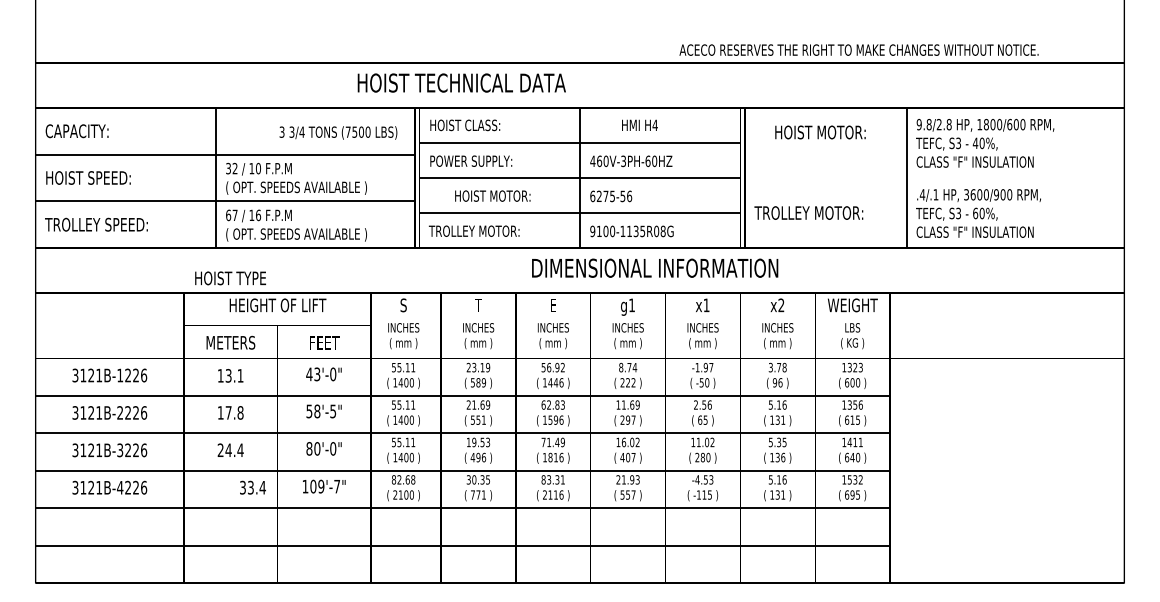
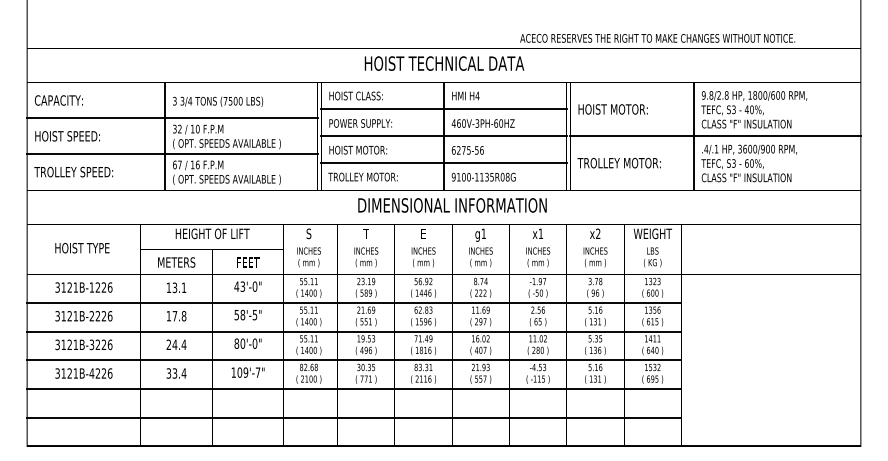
text: (461, 82) -> (444, 63), moved
text: (639, 124) -> (465, 95), moved
text: (339, 132) -> (218, 101), moved
text: (819, 132) -> (612, 109), moved
line: (934, 178) -> (715, 136), added
text: (493, 195) -> (358, 149), moved
text: (655, 268) -> (452, 205), moved
text: (230, 278) -> (82, 248), moved
text: (252, 487) -> (176, 373), moved

